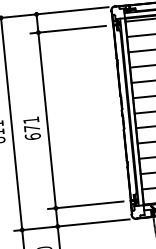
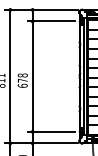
text: (30, 120) -> (22, 75), 671 -> 678

